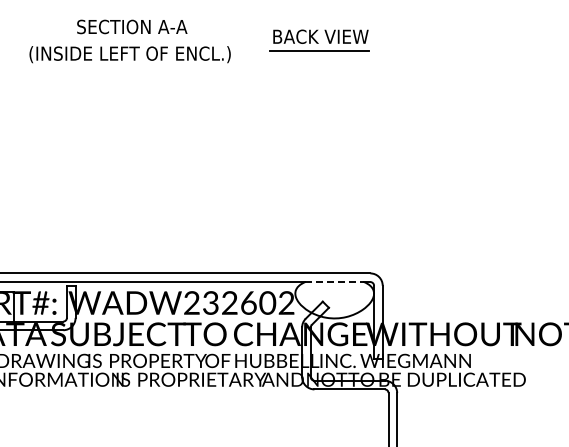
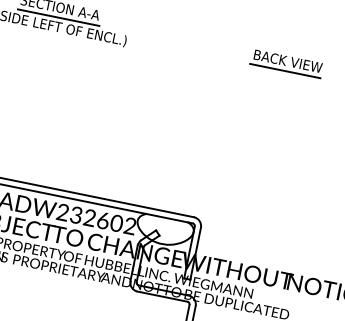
line: (132, 40) -> (58, 17), added
part: (319, 40) -> (286, 63), moved
line: (335, 282) -> (167, 218), dashed -> solid

